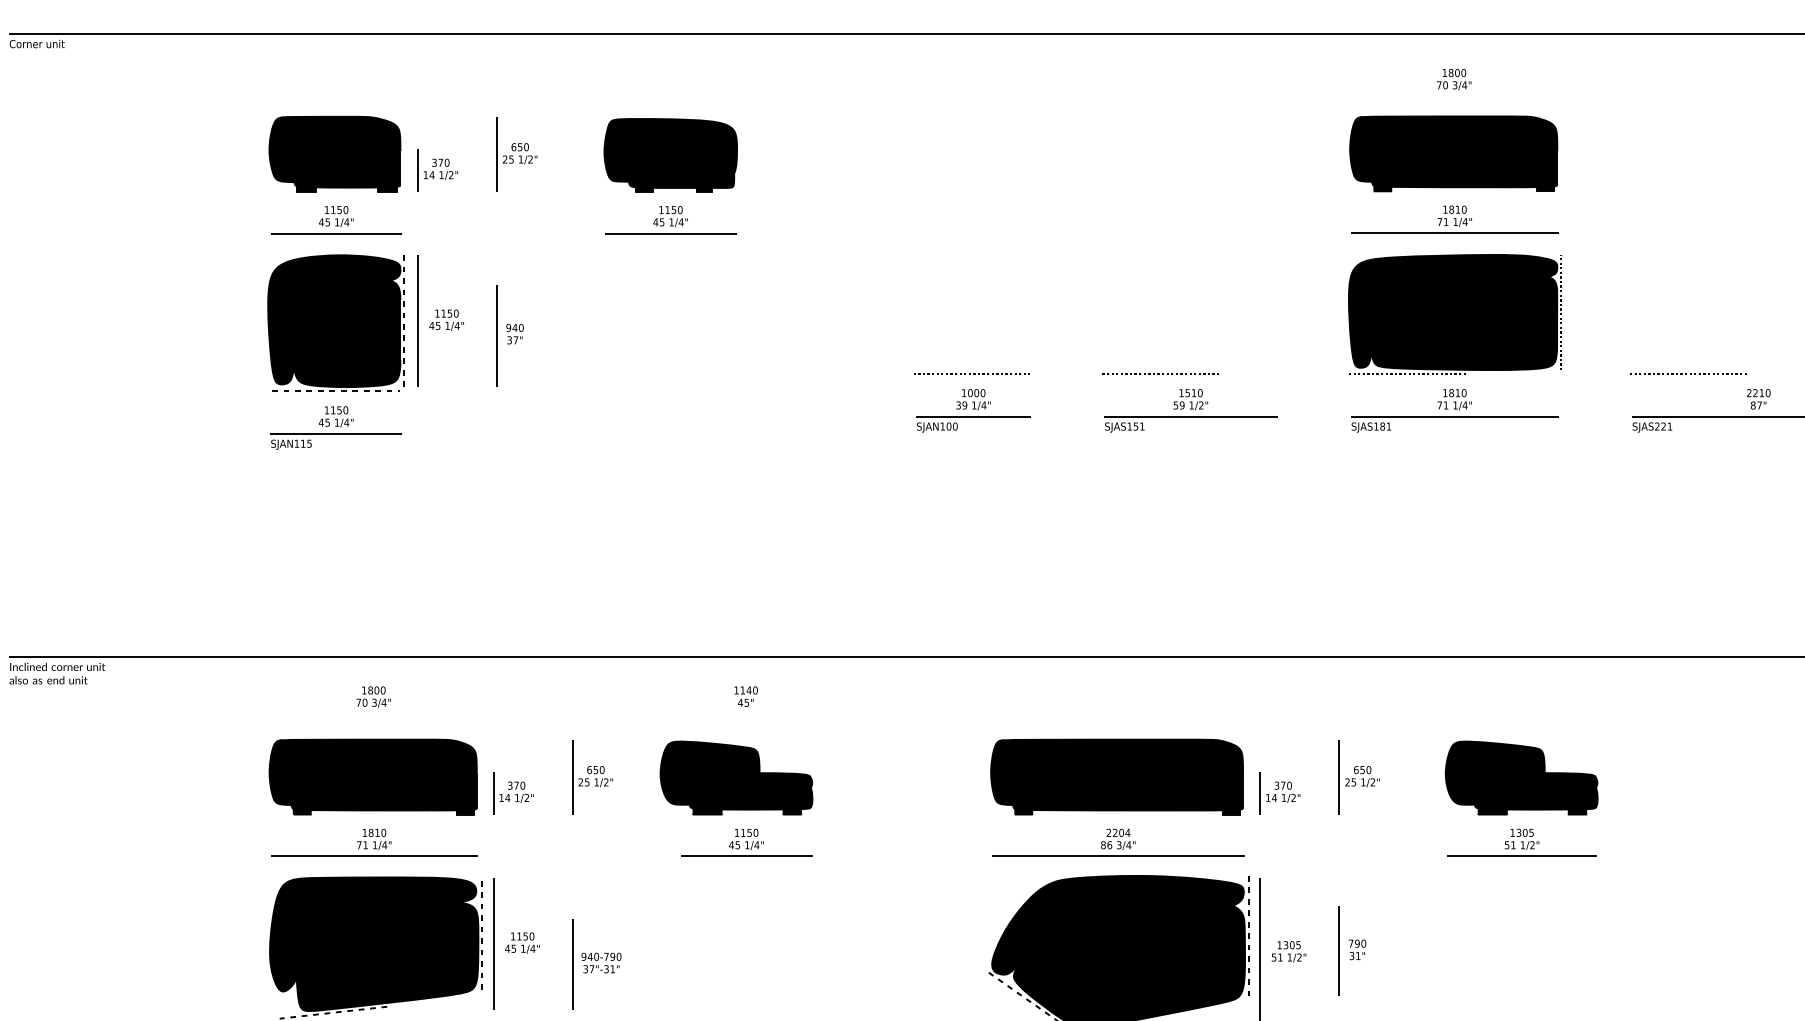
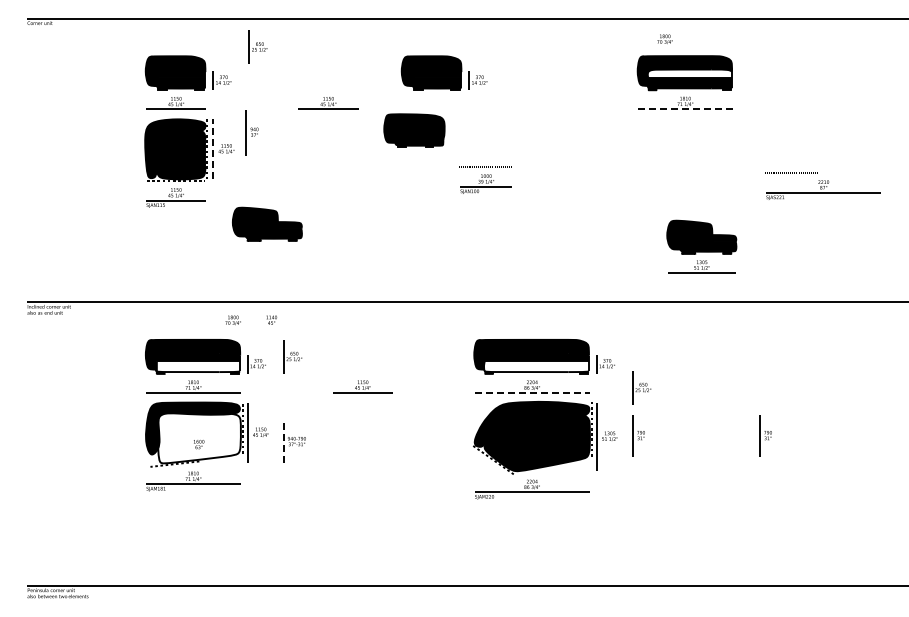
text: (1452, 77) -> (664, 38), moved
part: (514, 152) -> (257, 46), moved
part: (923, 152) -> (443, 72), added
part: (670, 154) -> (414, 130), moved
fill: (1463, 154) -> (689, 73), removed
line: (1455, 233) -> (685, 109), solid -> dashed
line: (418, 319) -> (213, 148), solid -> dashed
part: (508, 334) -> (251, 132), moved
part: (1455, 341) -> (685, 158), removed
part: (971, 400) -> (485, 179), moved
part: (1189, 400) -> (564, 185), removed
text: (745, 694) -> (271, 319), moved
text: (372, 697) -> (232, 320), moved
part: (736, 776) -> (267, 223), moved
part: (1358, 776) -> (641, 387), moved
fill: (383, 798) -> (197, 366), removed
fill: (1127, 798) -> (536, 366), removed
part: (1520, 798) -> (701, 246), moved
line: (1118, 855) -> (532, 392), solid -> dashed
part: (1630, 949) -> (765, 435), added
fill: (387, 956) -> (199, 438), removed
line: (572, 965) -> (283, 442), solid -> dashed

